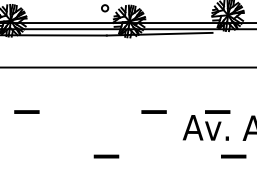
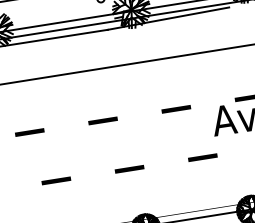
line: (90, 111) -> (102, 120), added
line: (42, 156) -> (55, 180), added
line: (169, 156) -> (202, 157), added

